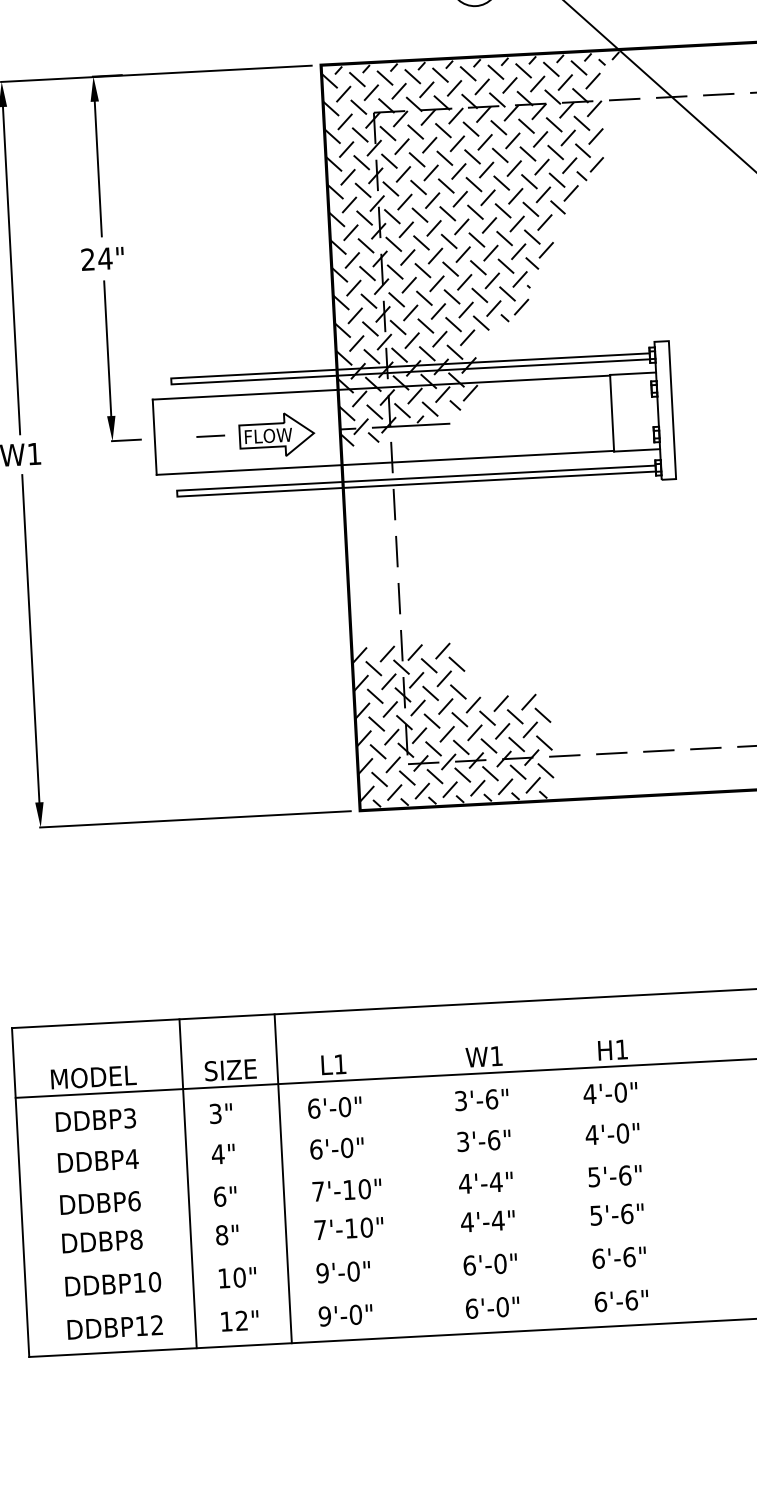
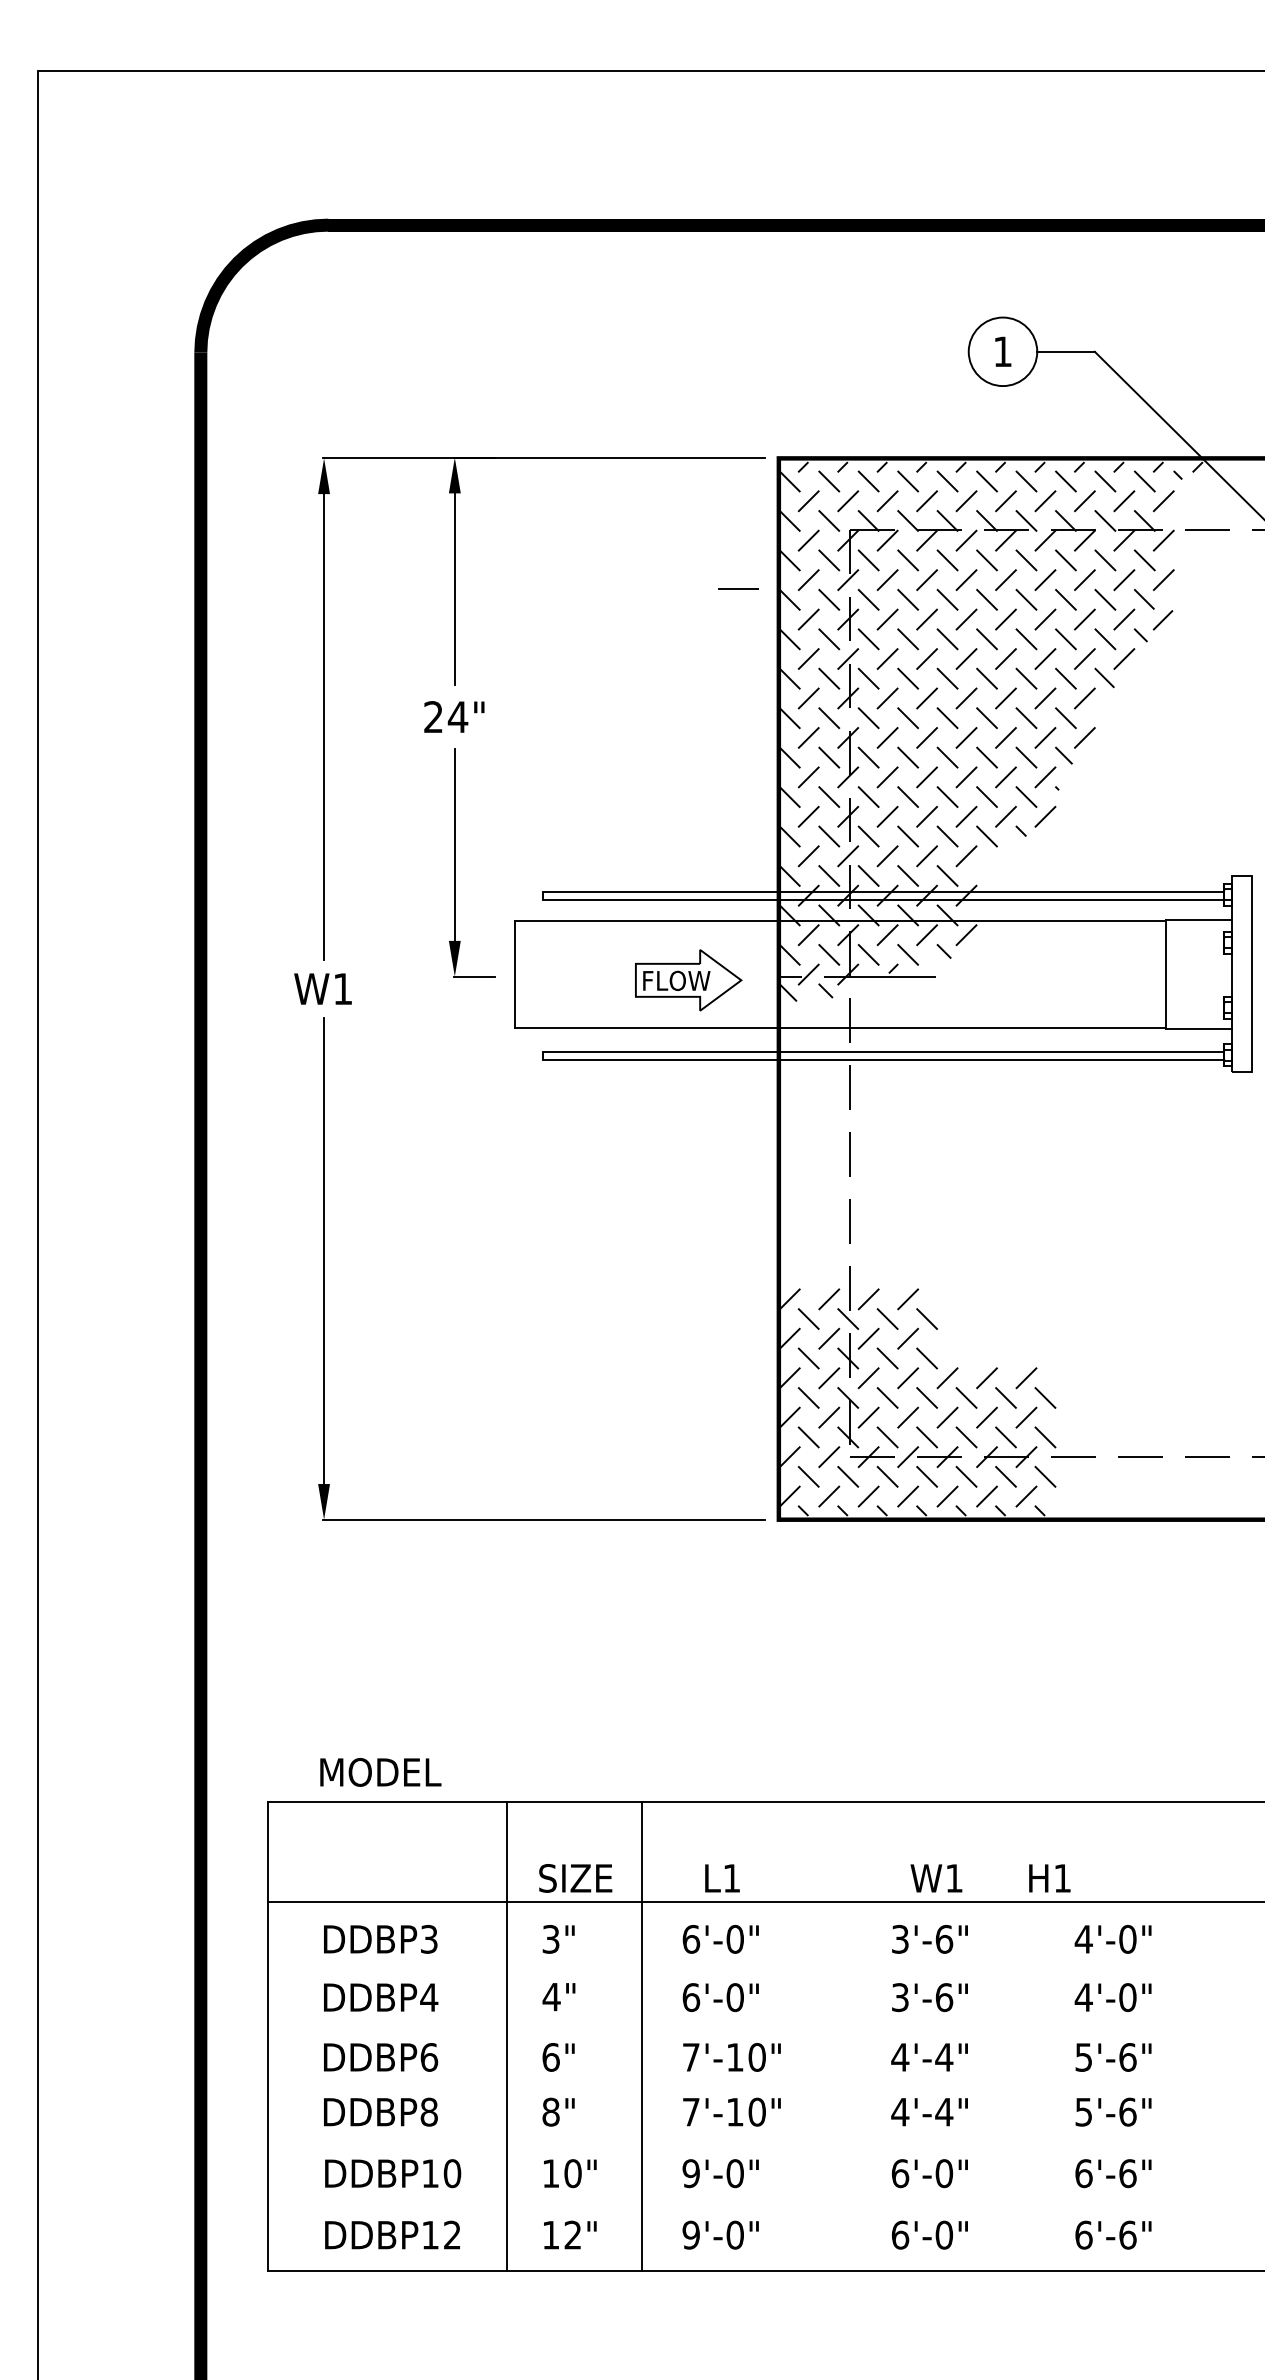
line: (210, 435) -> (738, 588), moved
text: (612, 1050) -> (1049, 1878), moved
text: (93, 1077) -> (380, 1772), moved

